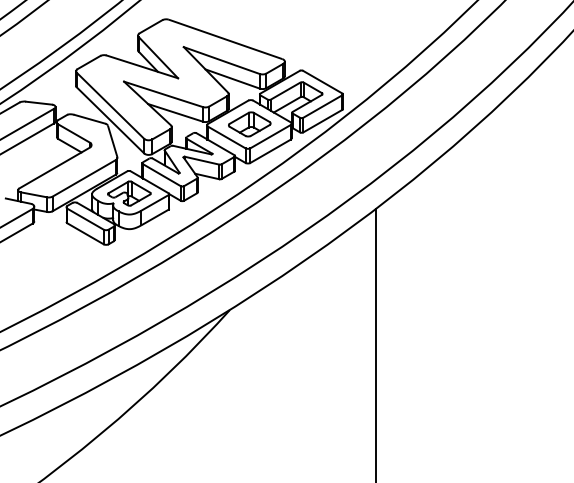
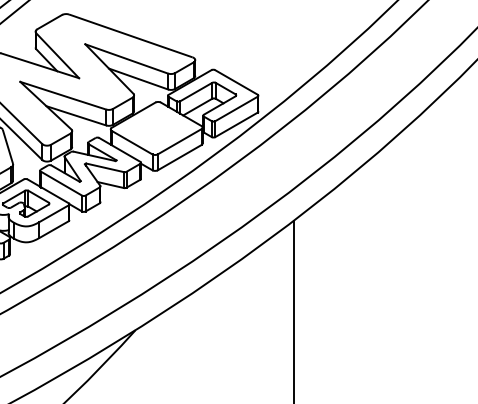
part: (249, 124) -> (156, 128), removed

